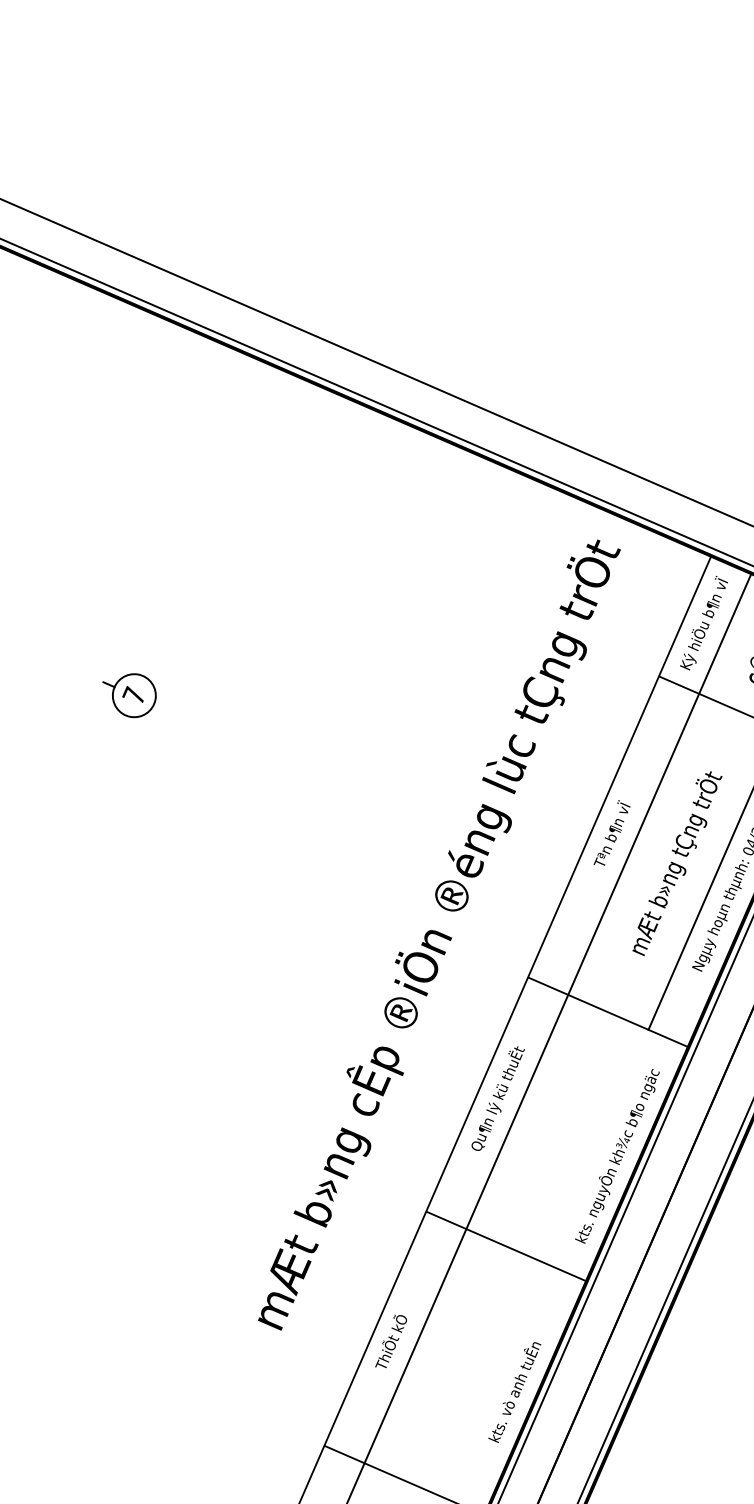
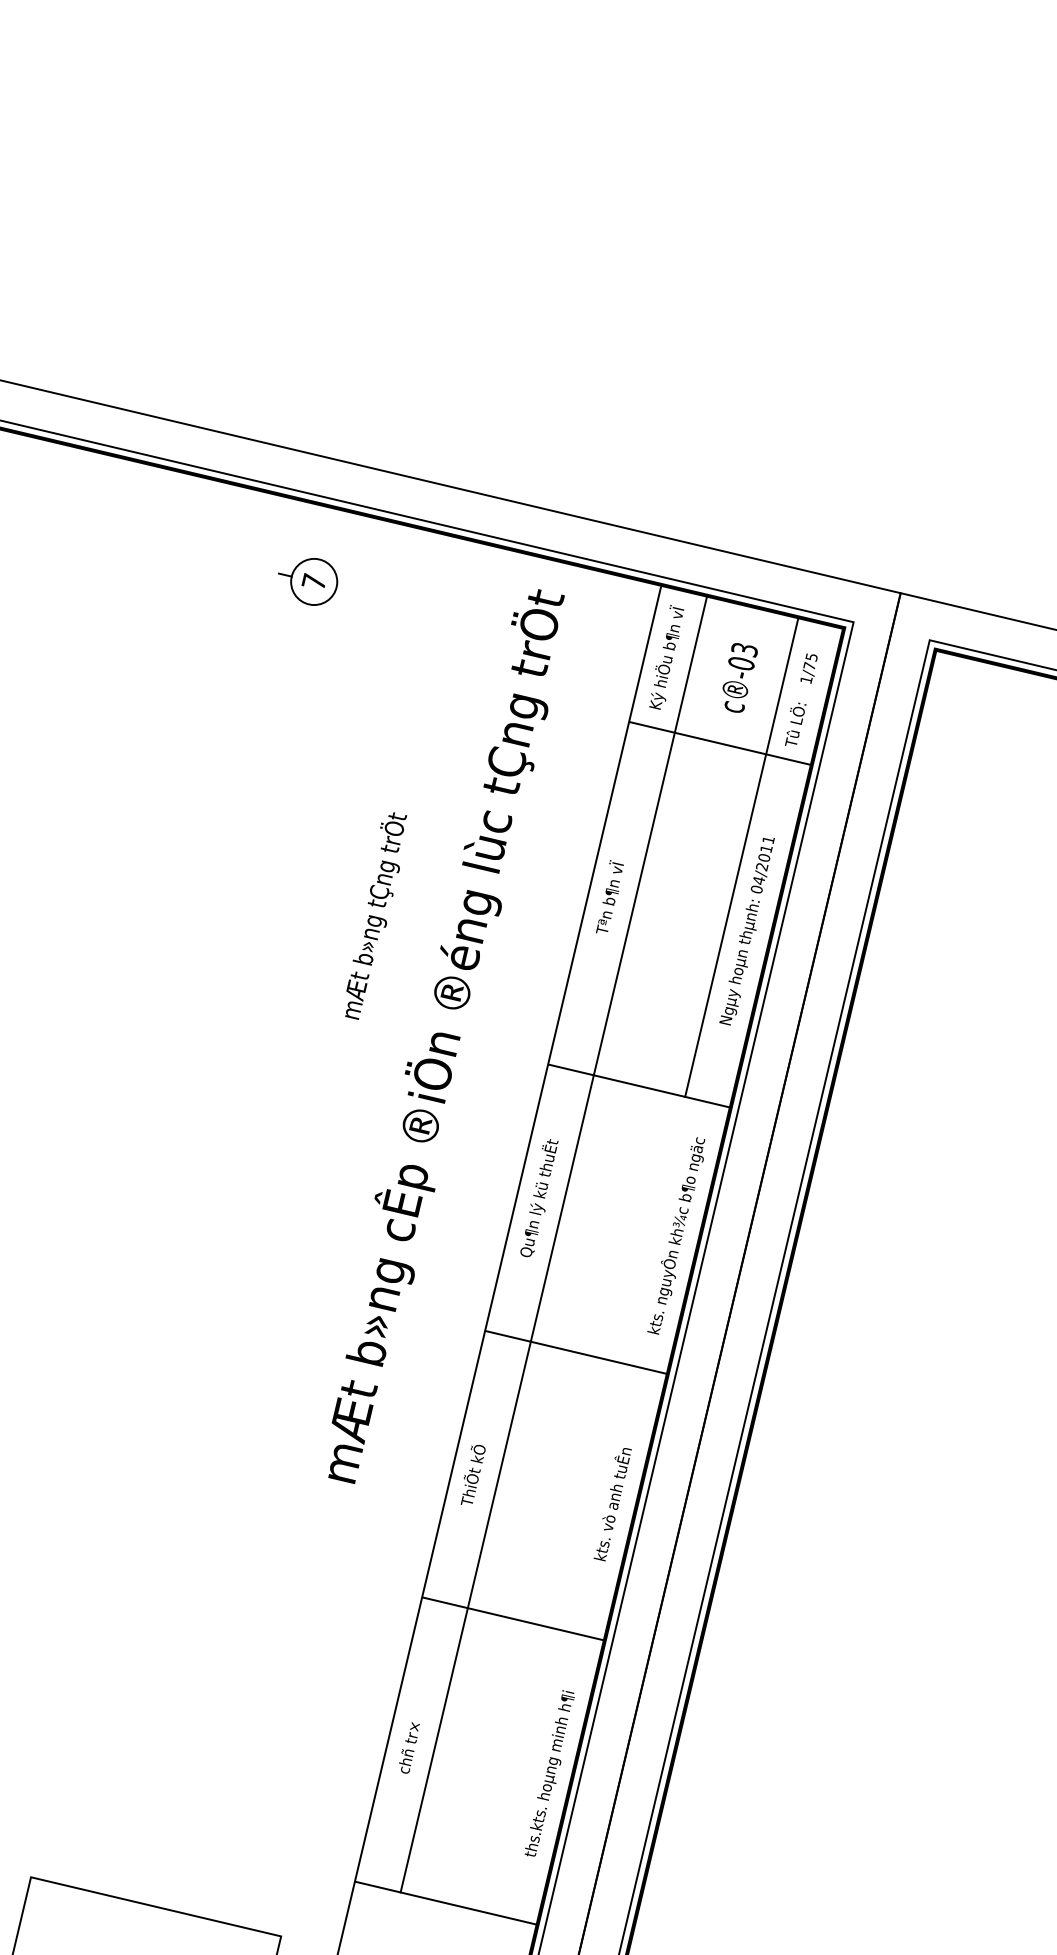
part: (129, 694) -> (308, 581), moved
text: (677, 863) -> (376, 915), moved

